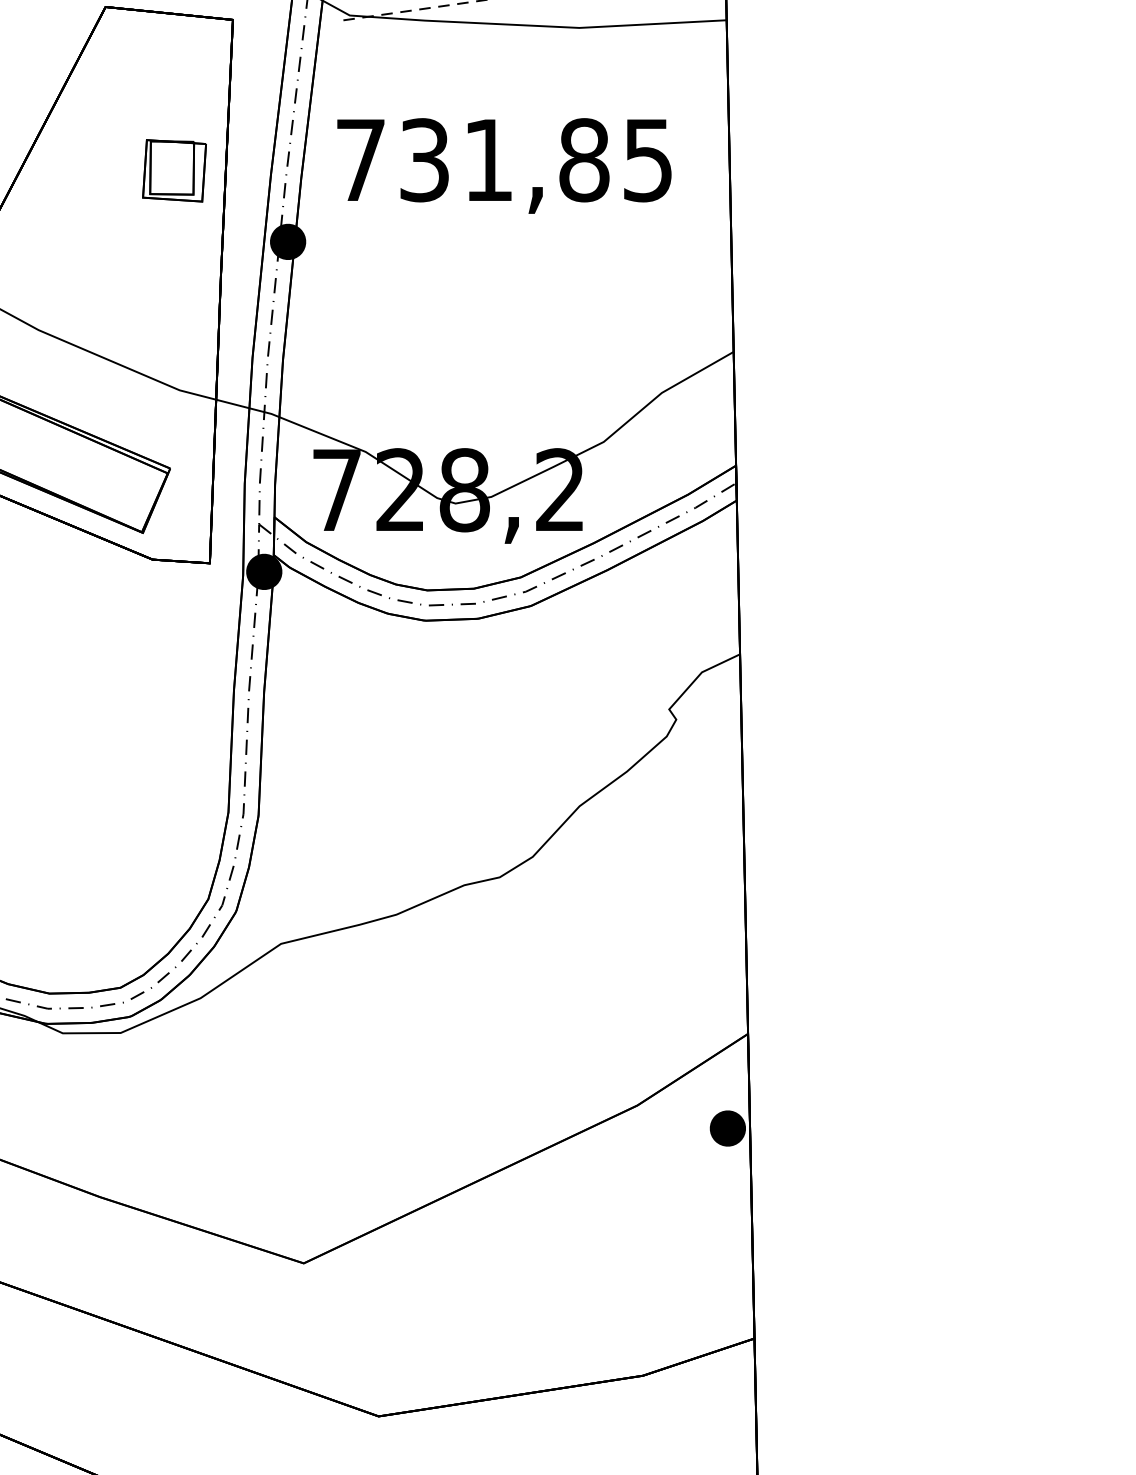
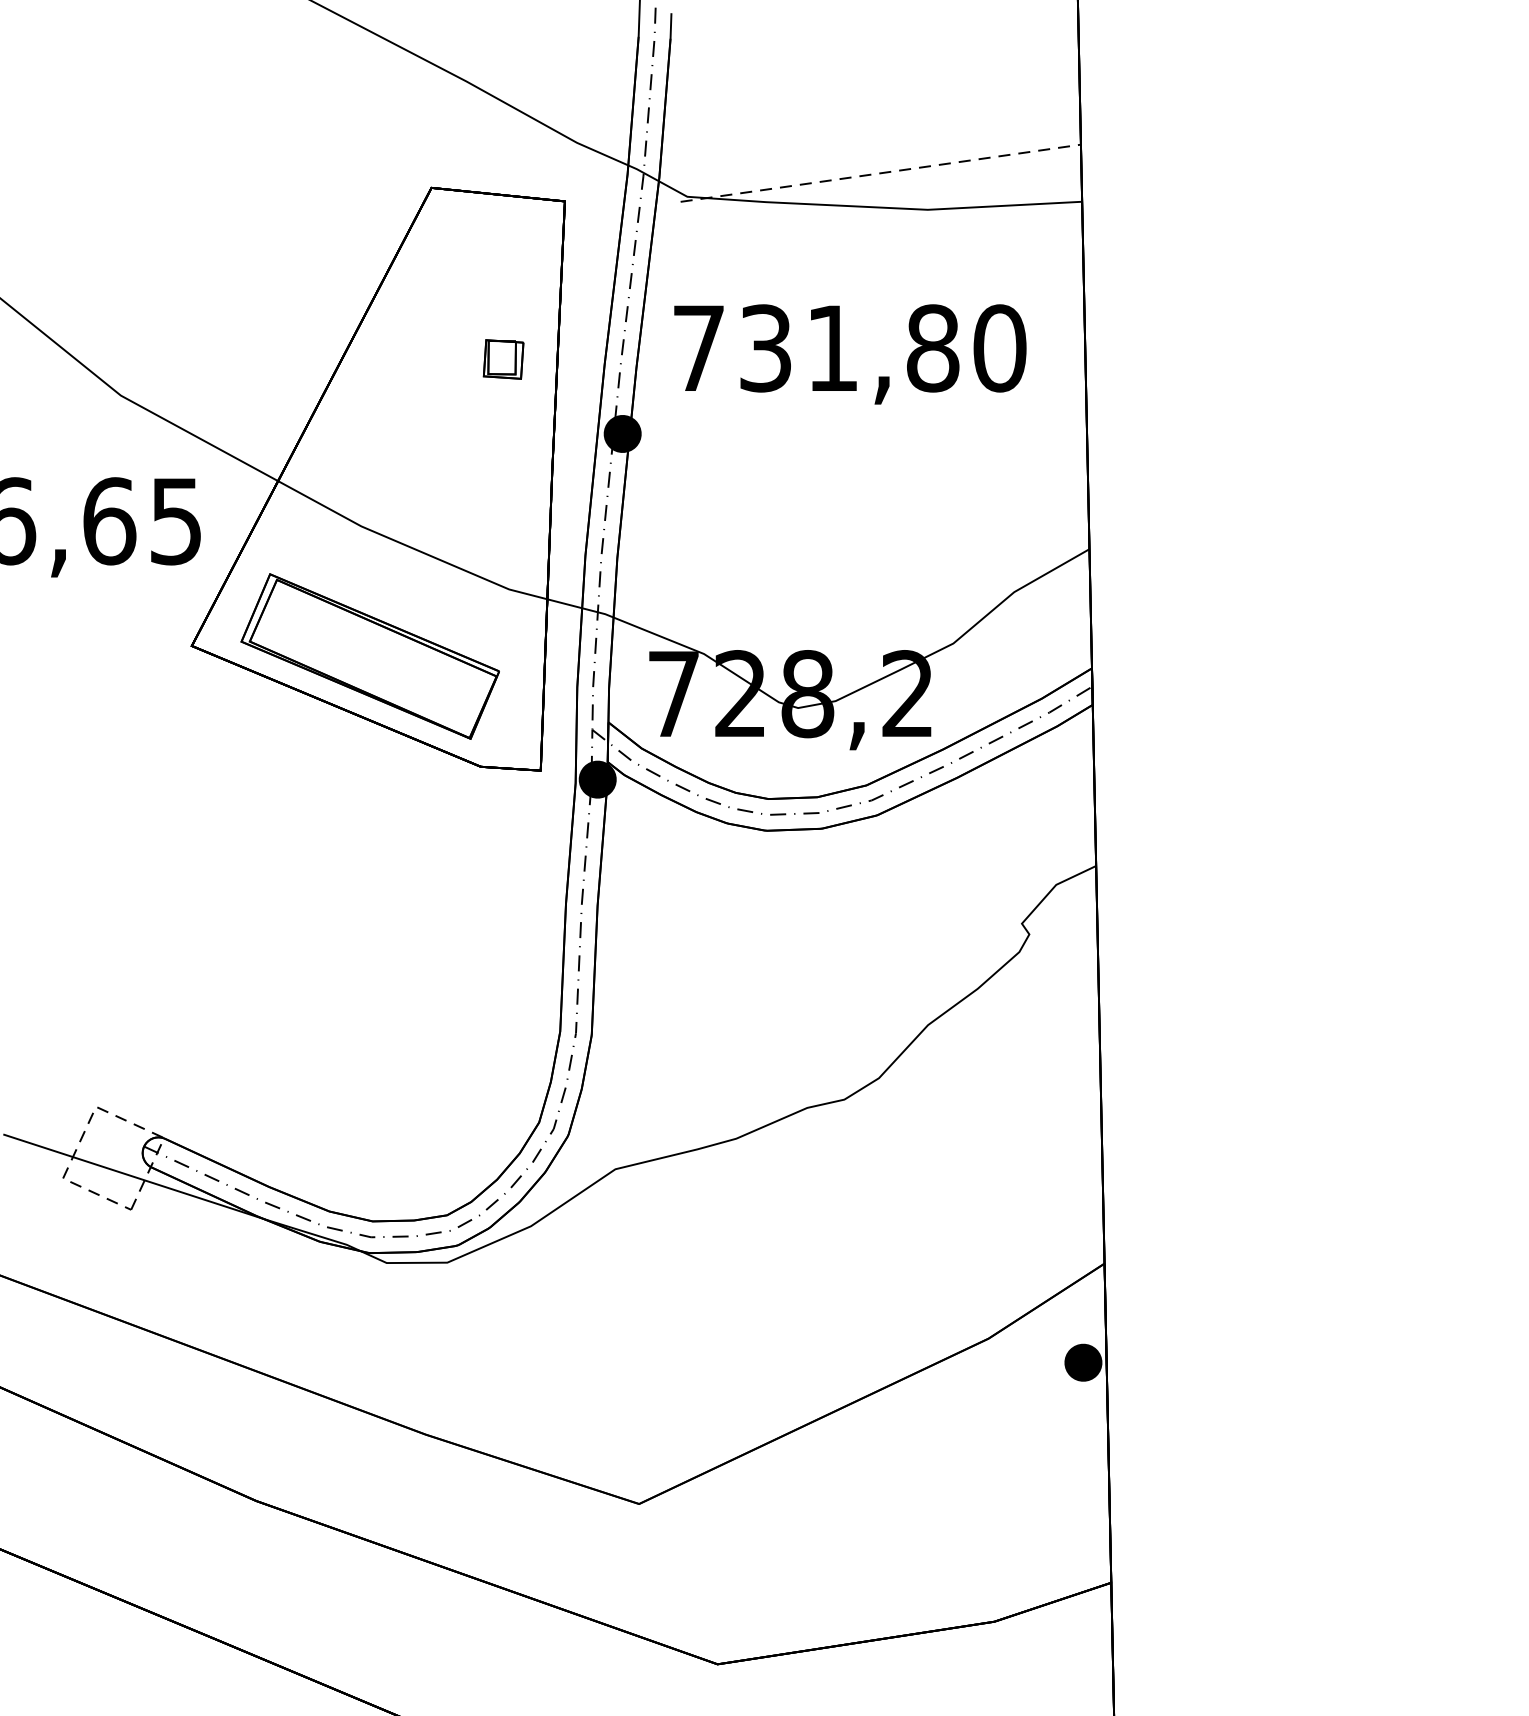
text: (647, 160) -> (999, 348), 731,85 -> 731,80
part: (174, 170) -> (503, 359), size x0.6

